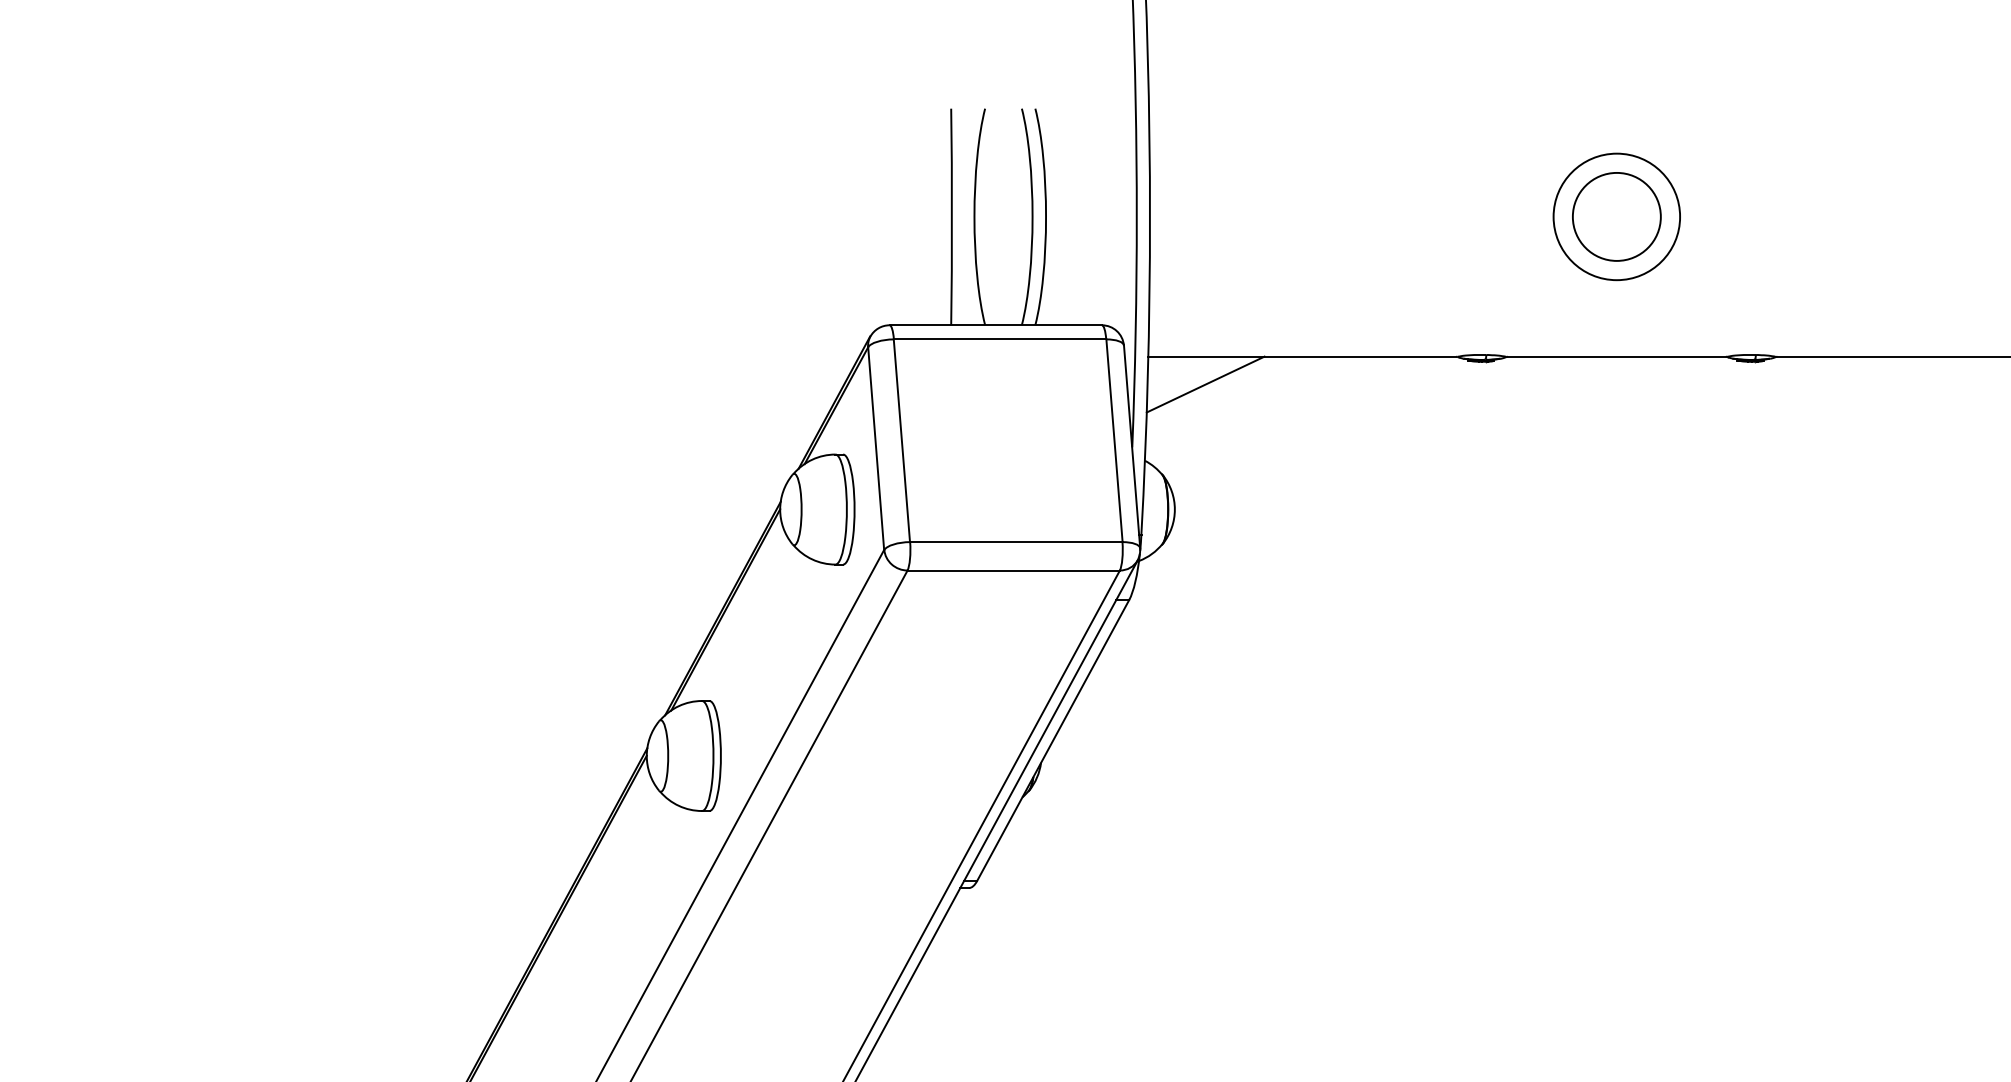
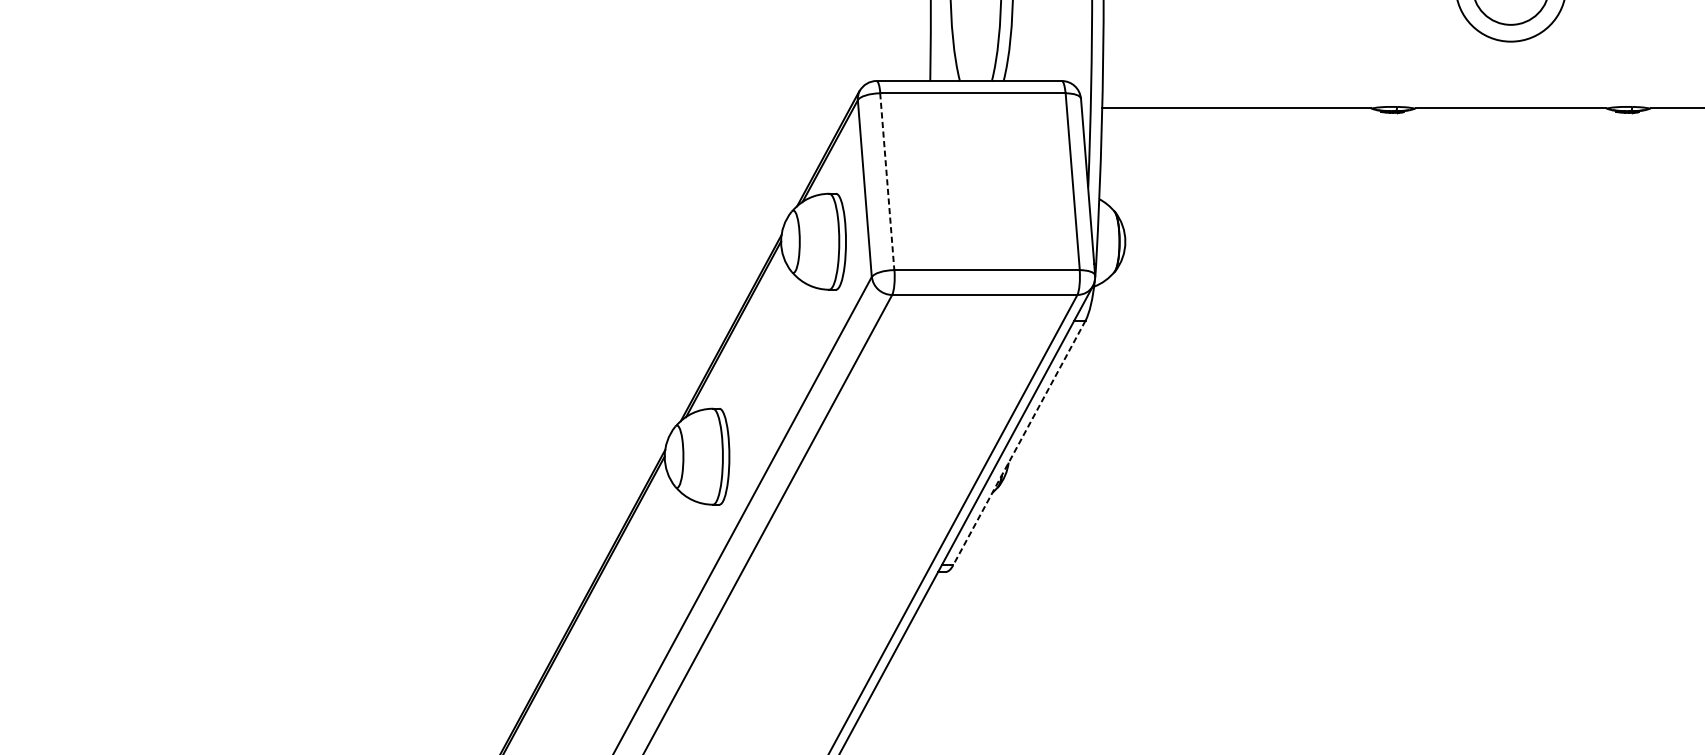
line: (1205, 384) -> (1152, 132), removed
line: (901, 440) -> (886, 181), solid -> dashed
line: (1053, 740) -> (1019, 443), solid -> dashed

